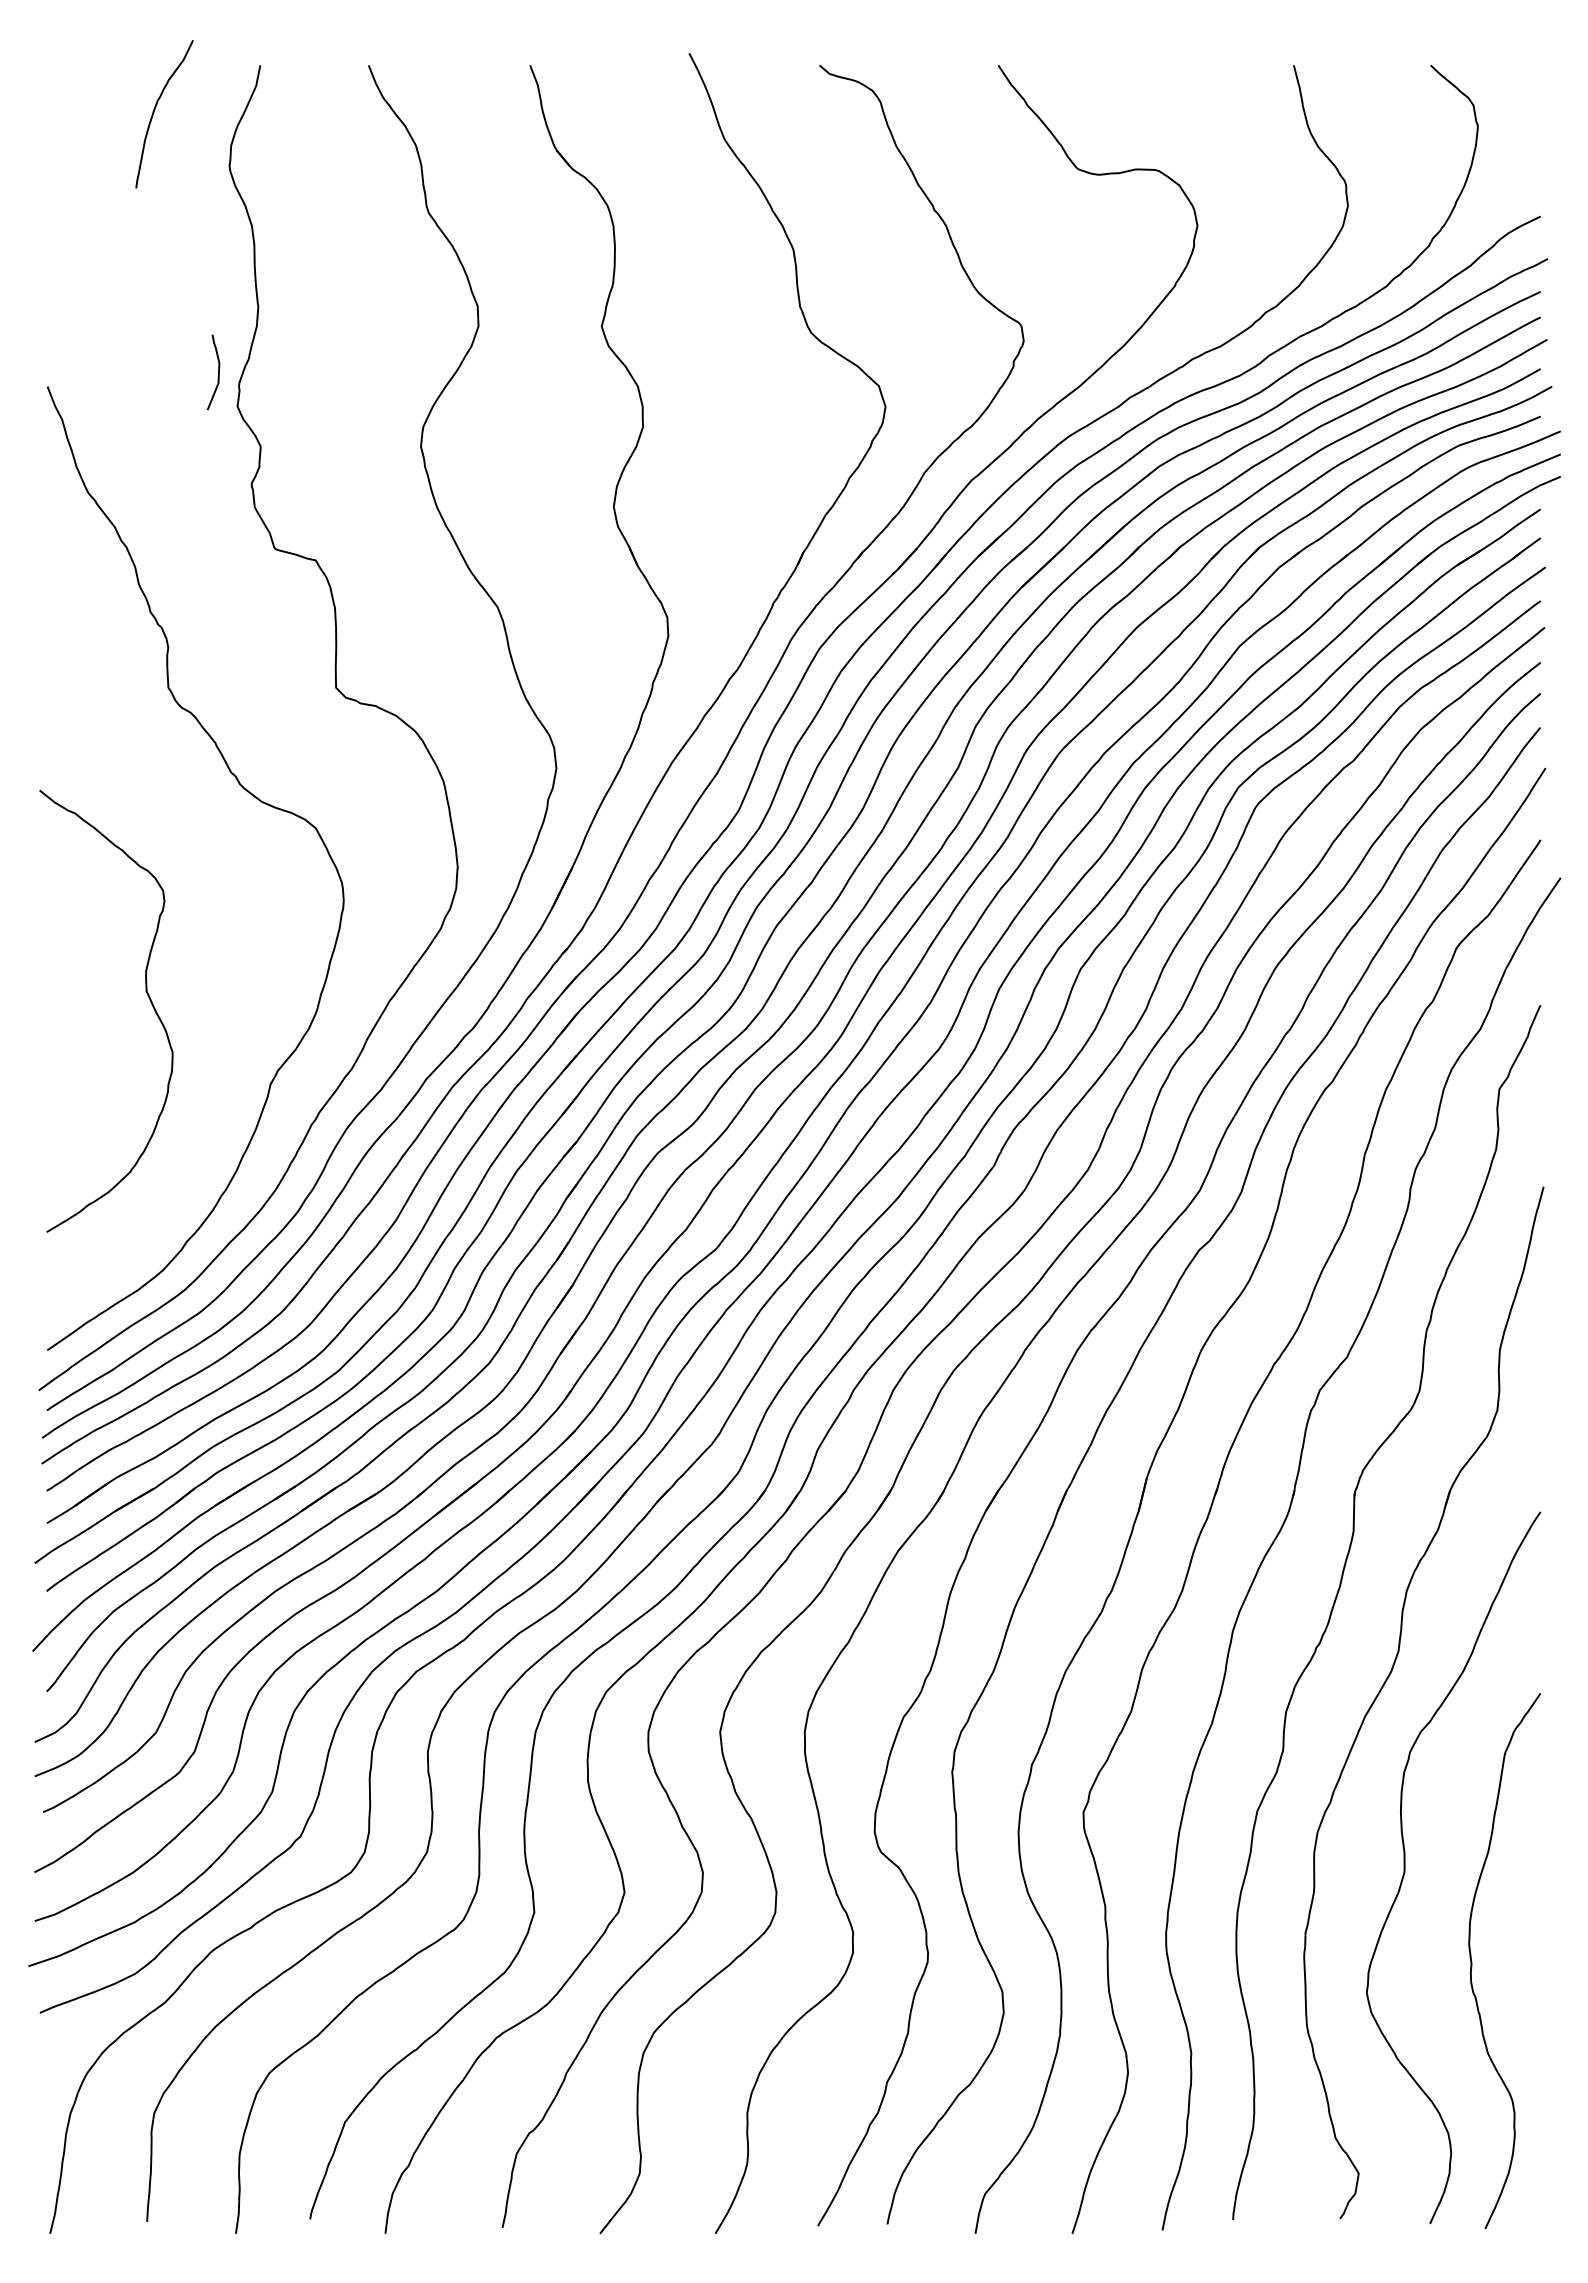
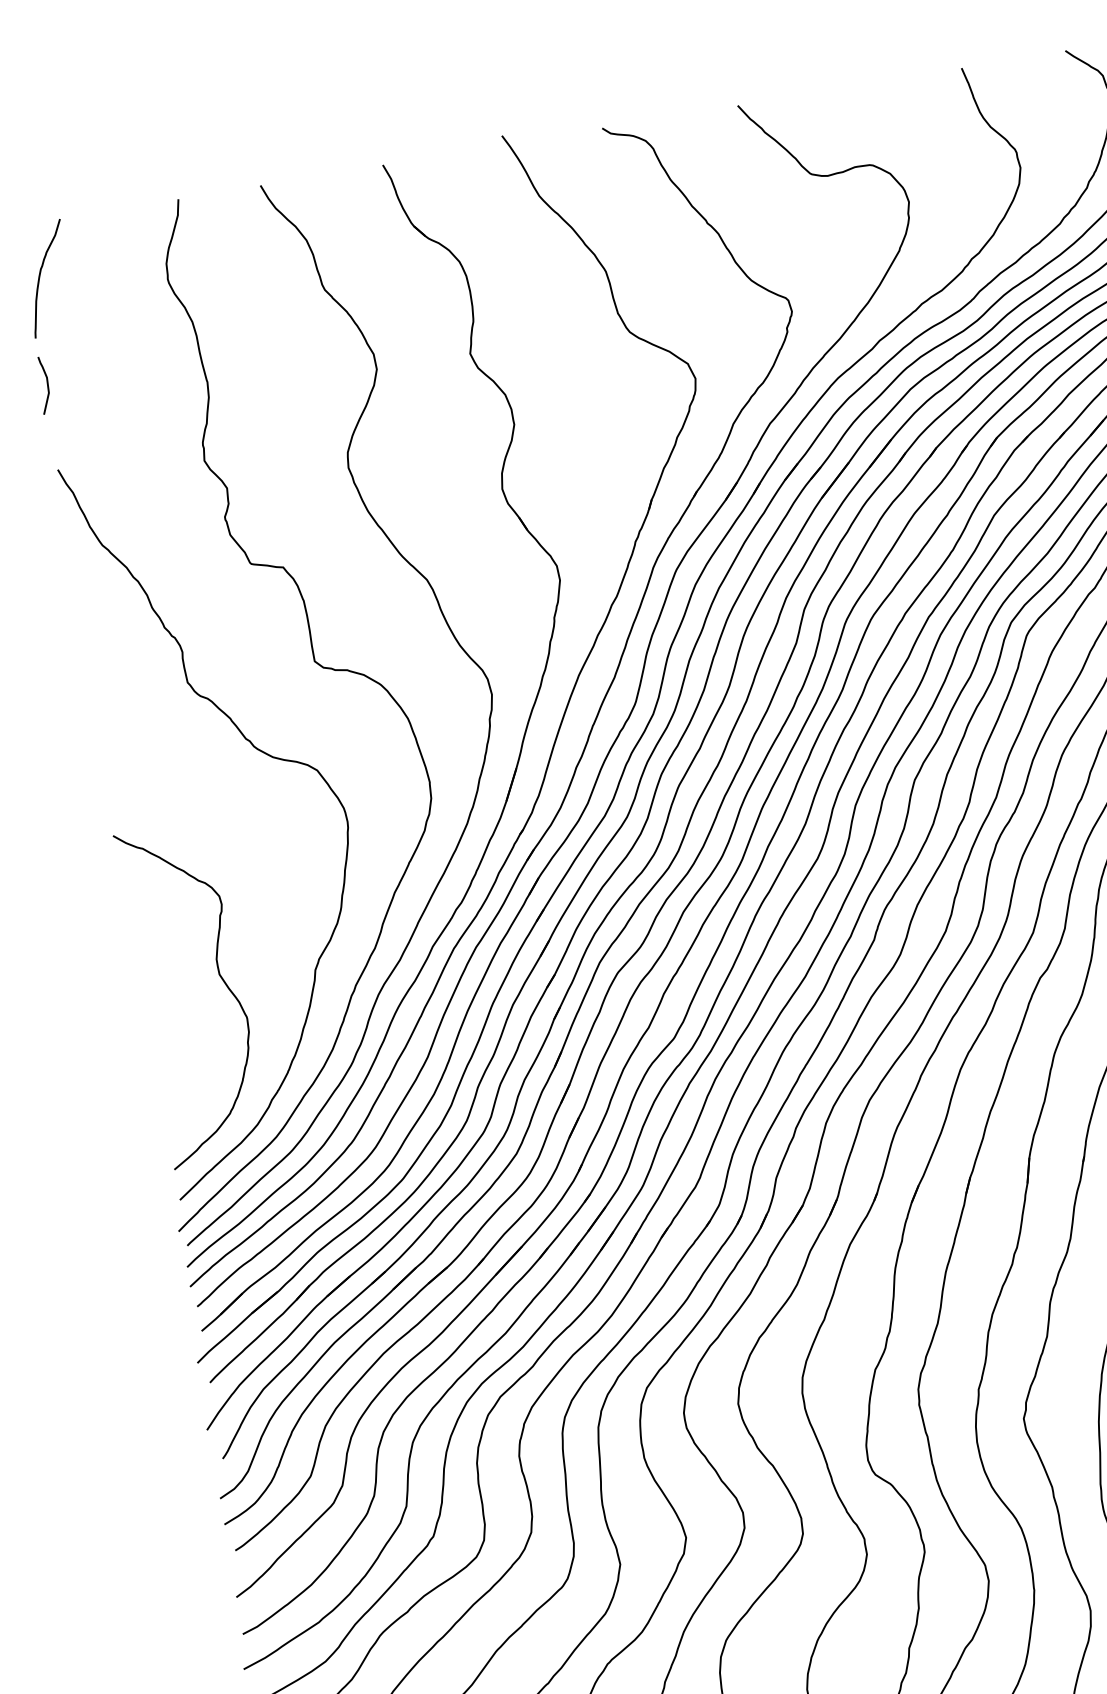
curve: (154, 112) -> (39, 278), moved
curve: (218, 372) -> (47, 384), moved
curve: (145, 991) -> (218, 974), moved

